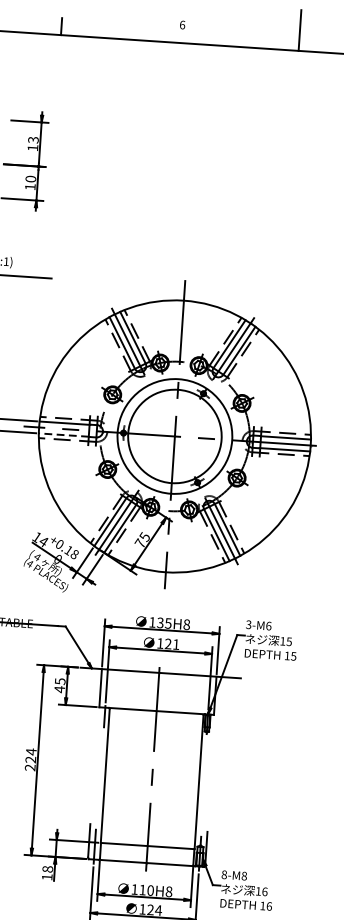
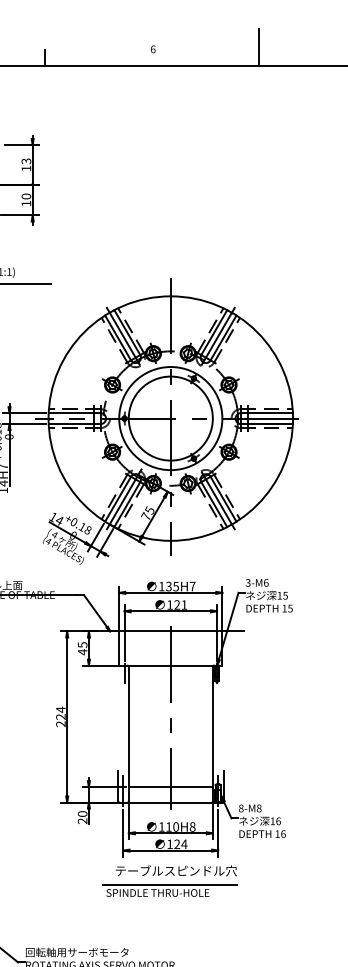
line: (64, 434) -> (71, 423), dashed -> solid
text: (186, 624) -> (192, 586), 135H8 -> 135H7
text: (47, 873) -> (82, 817), 18 -> 20

